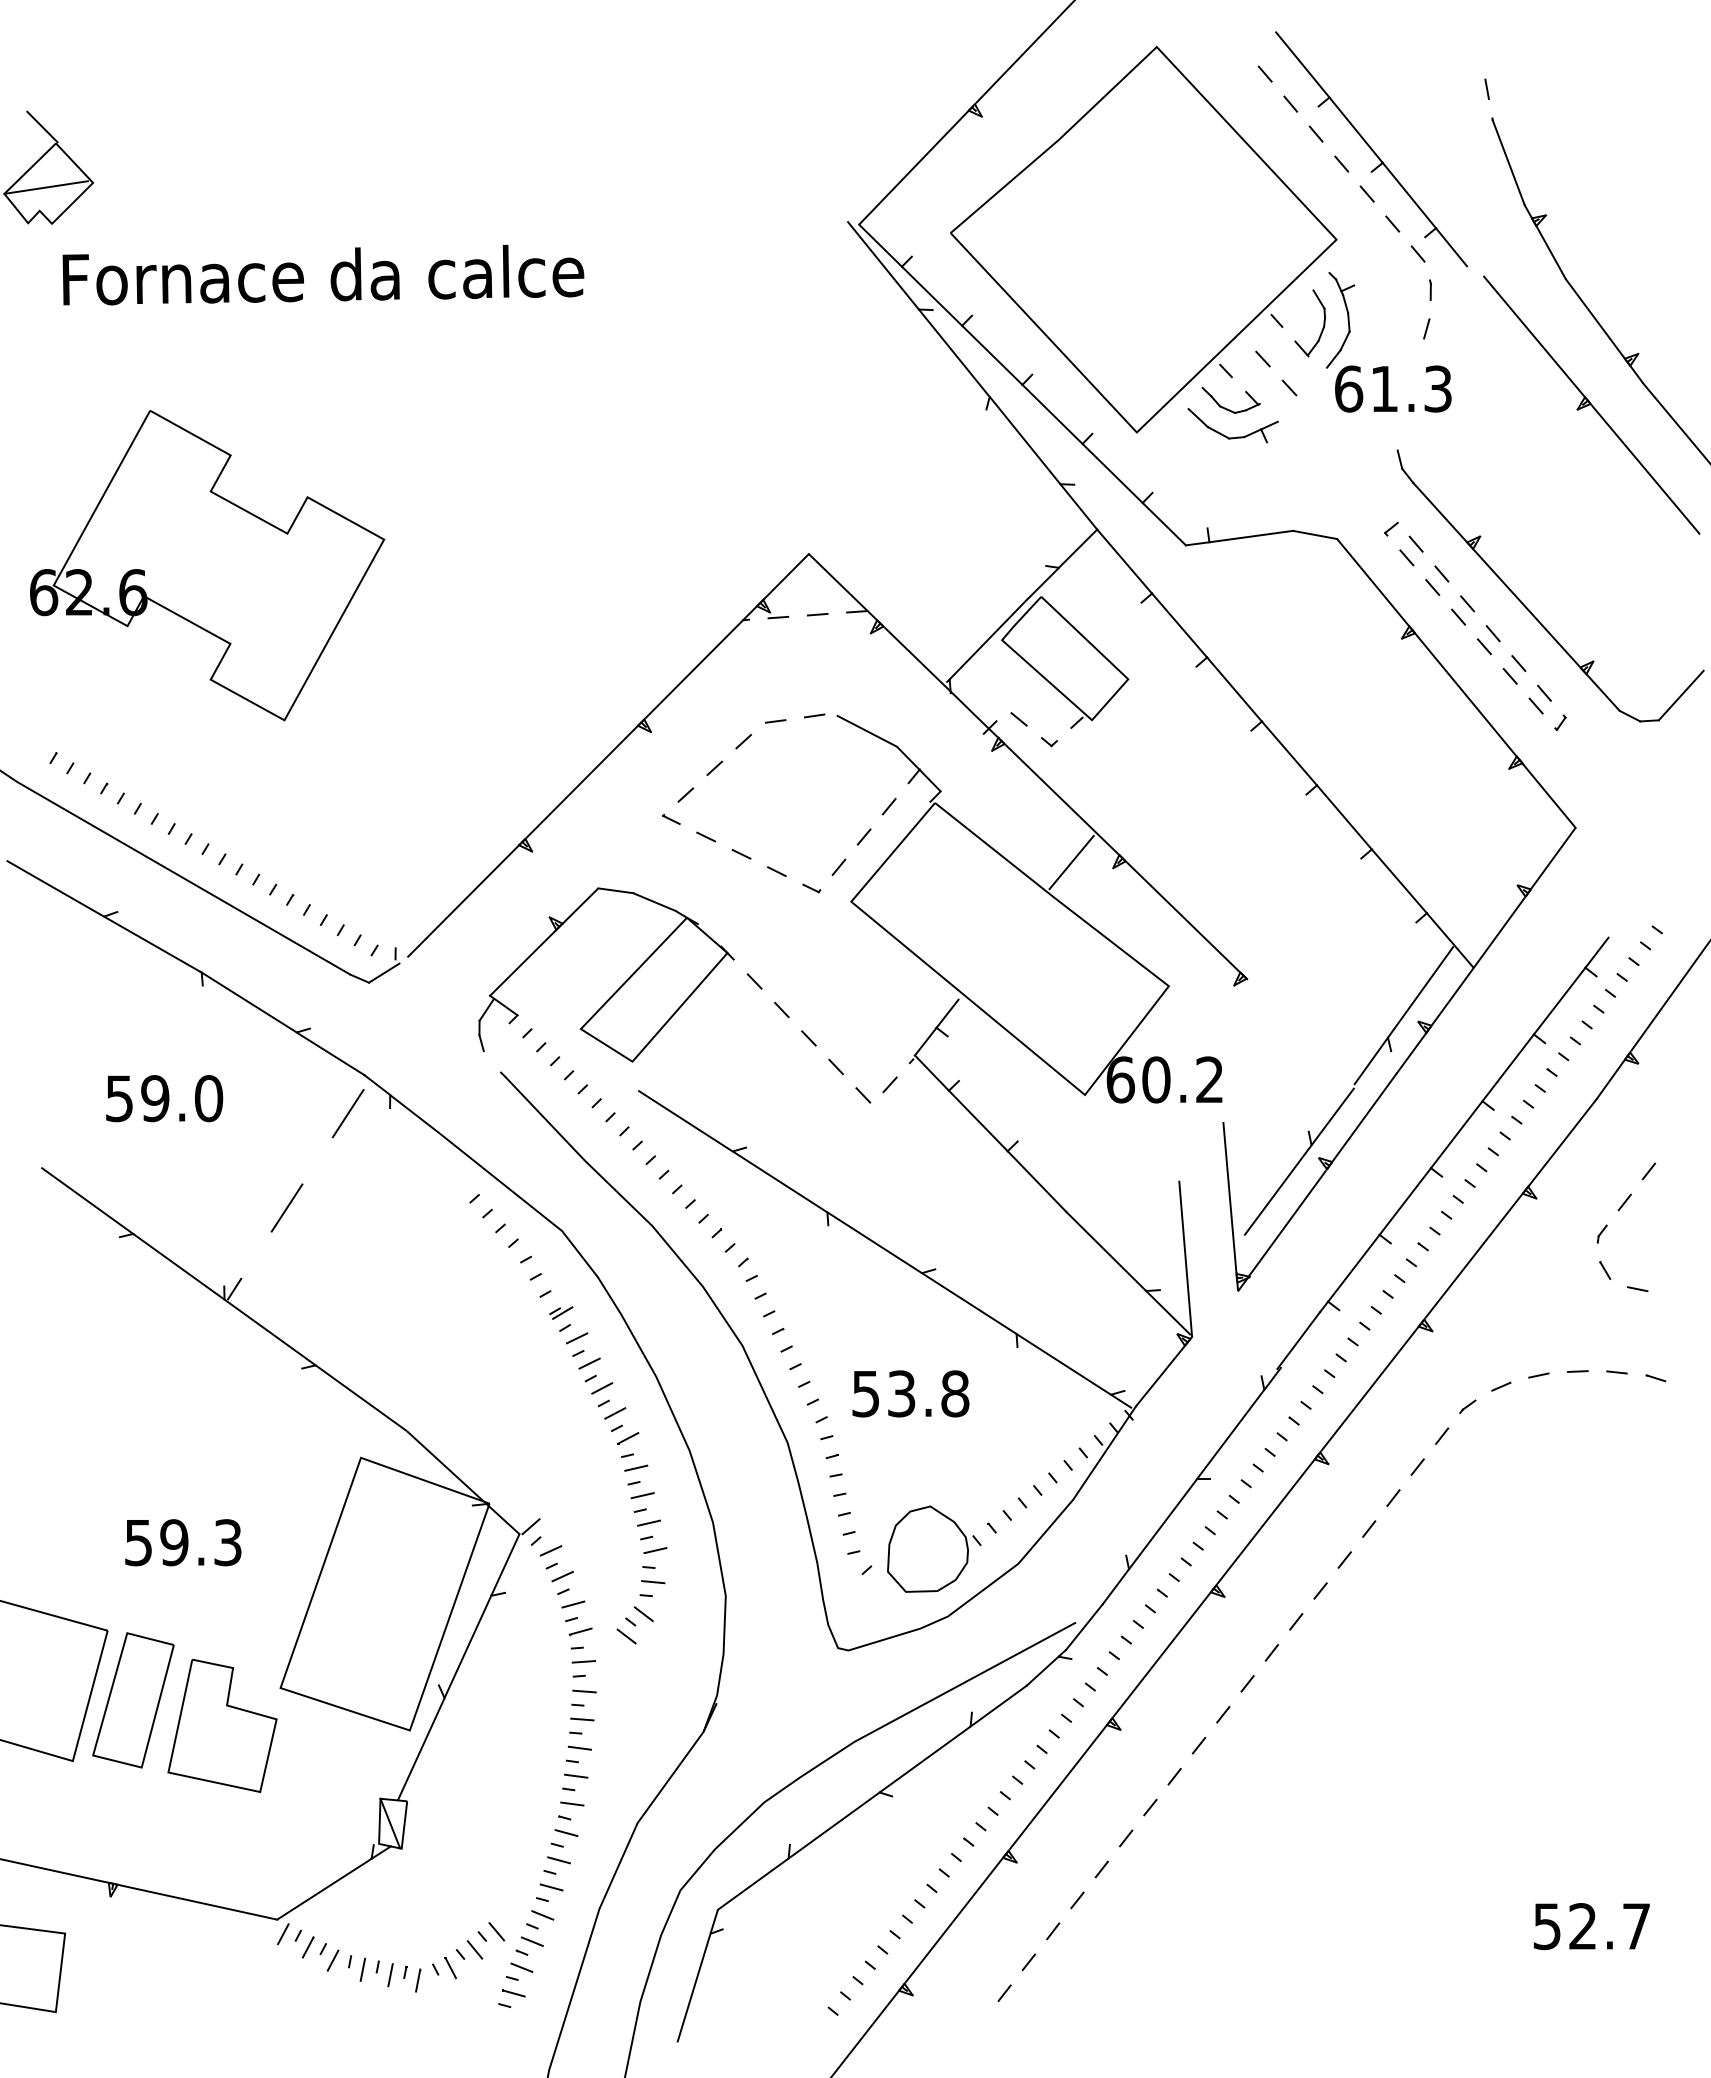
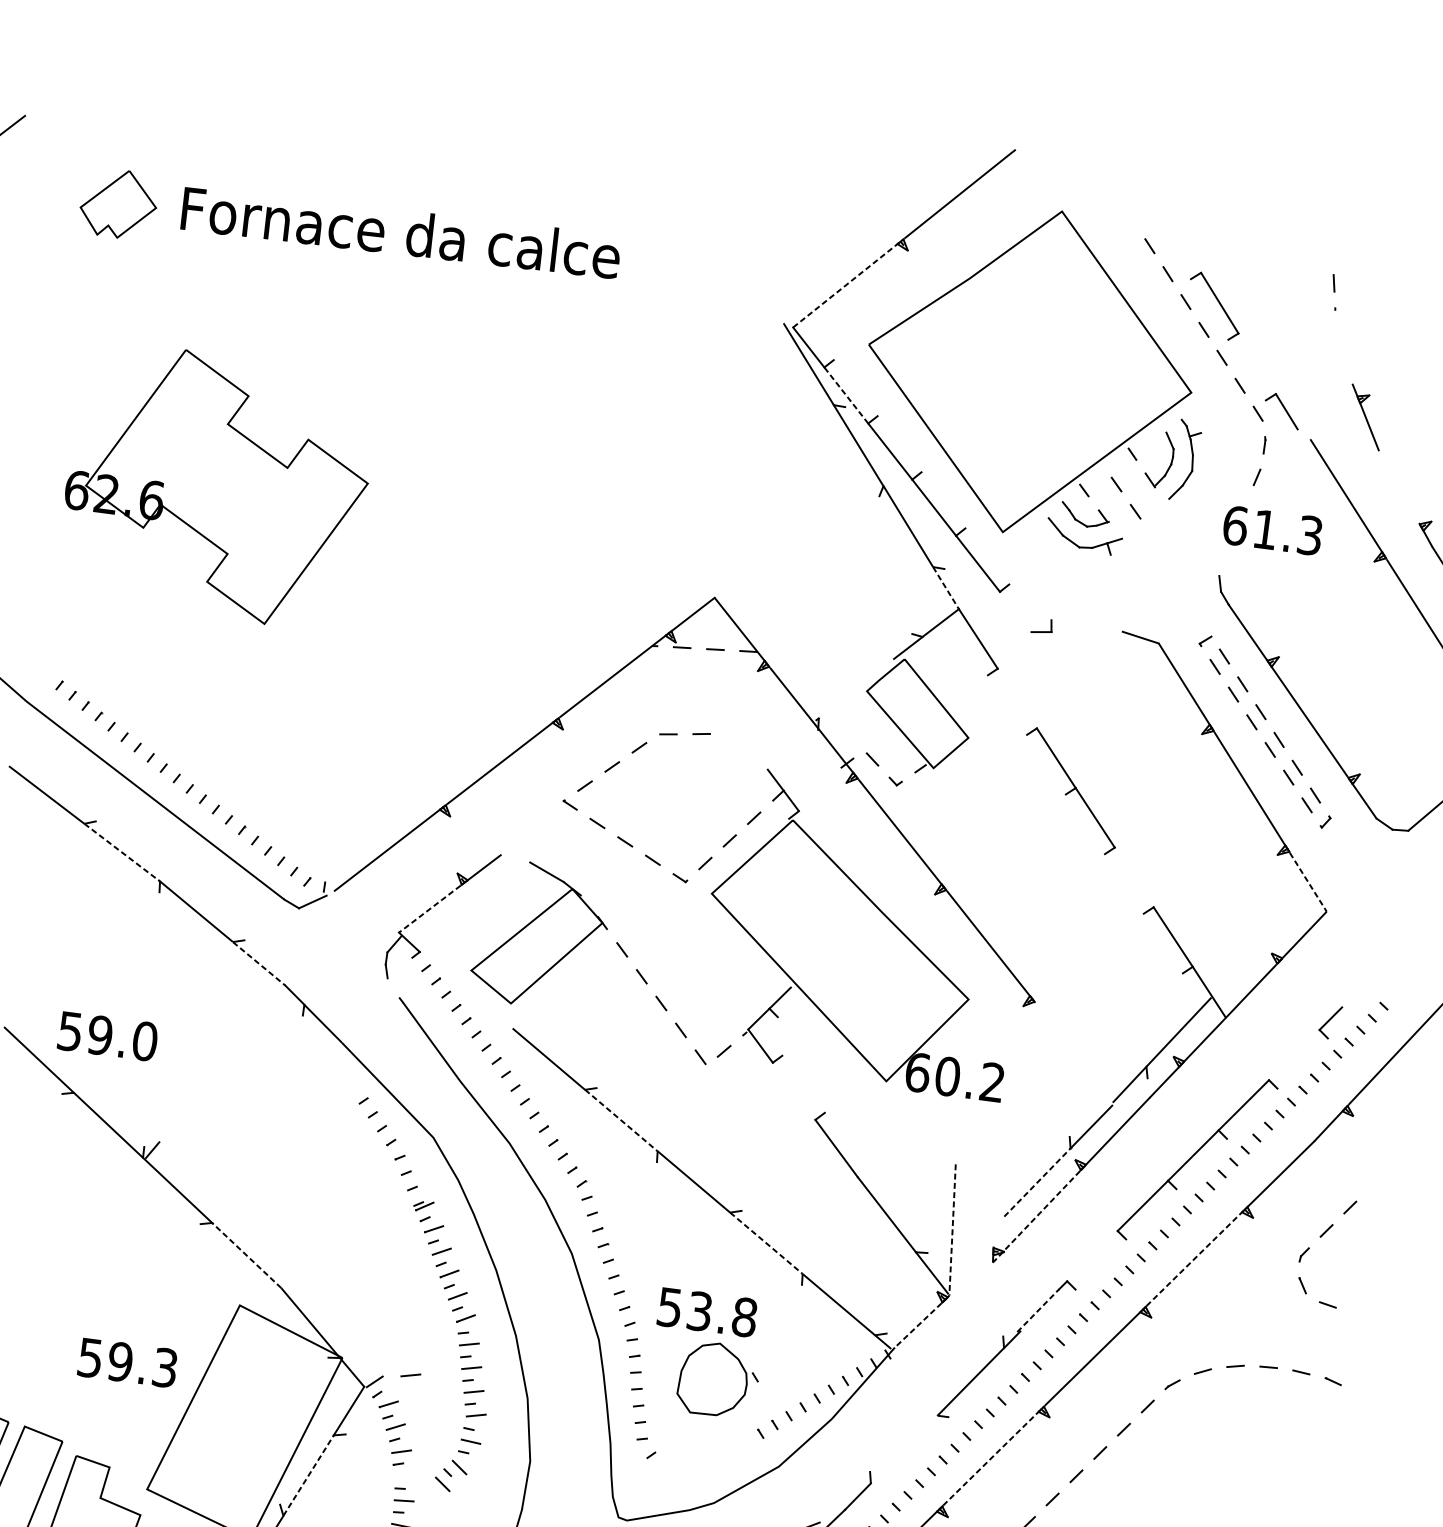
line: (1302, 64) -> (1182, 242), removed
line: (42, 126) -> (119, 155), removed
line: (918, 162) -> (849, 281), solid -> dashed
line: (1508, 162) -> (1343, 347), removed
line: (45, 187) -> (115, 206), removed
line: (1409, 195) -> (1257, 363), removed
text: (323, 274) -> (401, 232), moved
line: (931, 295) -> (845, 394), solid -> dashed
line: (1594, 318) -> (1398, 487), removed
text: (1393, 388) -> (1272, 530), moved
line: (1079, 507) -> (946, 588), solid -> dashed
line: (1163, 524) -> (1015, 612), removed
line: (1251, 536) -> (1087, 631), removed
part: (207, 565) -> (217, 485), moved
line: (1179, 625) -> (1017, 698), removed
line: (988, 638) -> (855, 688), removed
line: (866, 730) -> (743, 751), removed
line: (1549, 796) -> (1308, 882), solid -> dashed
line: (1344, 817) -> (1134, 877), removed
line: (1071, 862) -> (900, 885), removed
line: (615, 890) -> (515, 858), removed
line: (152, 944) -> (121, 852), solid -> dashed
line: (522, 963) -> (429, 909), solid -> dashed
line: (1559, 1000) -> (1294, 1054), removed
line: (331, 1054) -> (259, 964), solid -> dashed
text: (164, 1098) -> (107, 1036), moved
line: (347, 1113) -> (266, 1015), removed
line: (977, 1120) -> (793, 1090), removed
line: (780, 1182) -> (621, 1121), solid -> dashed
line: (1278, 1190) -> (1037, 1182), solid -> dashed
line: (1229, 1197) -> (996, 1183), removed
line: (286, 1207) -> (205, 1087), removed
line: (1281, 1232) -> (1035, 1218), solid -> dashed
line: (1477, 1251) -> (1197, 1255), solid -> dashed
line: (1185, 1259) -> (952, 1230), solid -> dashed
line: (1353, 1267) -> (1092, 1255), removed
line: (969, 1303) -> (766, 1243), solid -> dashed
line: (1299, 1340) -> (1038, 1310), solid -> dashed
line: (1159, 1376) -> (917, 1325), solid -> dashed
line: (360, 1397) -> (246, 1254), solid -> dashed
line: (572, 1513) -> (410, 1375), added
line: (1269, 1516) -> (994, 1454), solid -> dashed
line: (1162, 1524) -> (903, 1449), removed
text: (183, 1542) -> (127, 1362), moved
part: (934, 1548) -> (718, 1379), moved
line: (580, 1631) -> (404, 1475), removed
line: (468, 1646) -> (309, 1475), solid -> dashed

